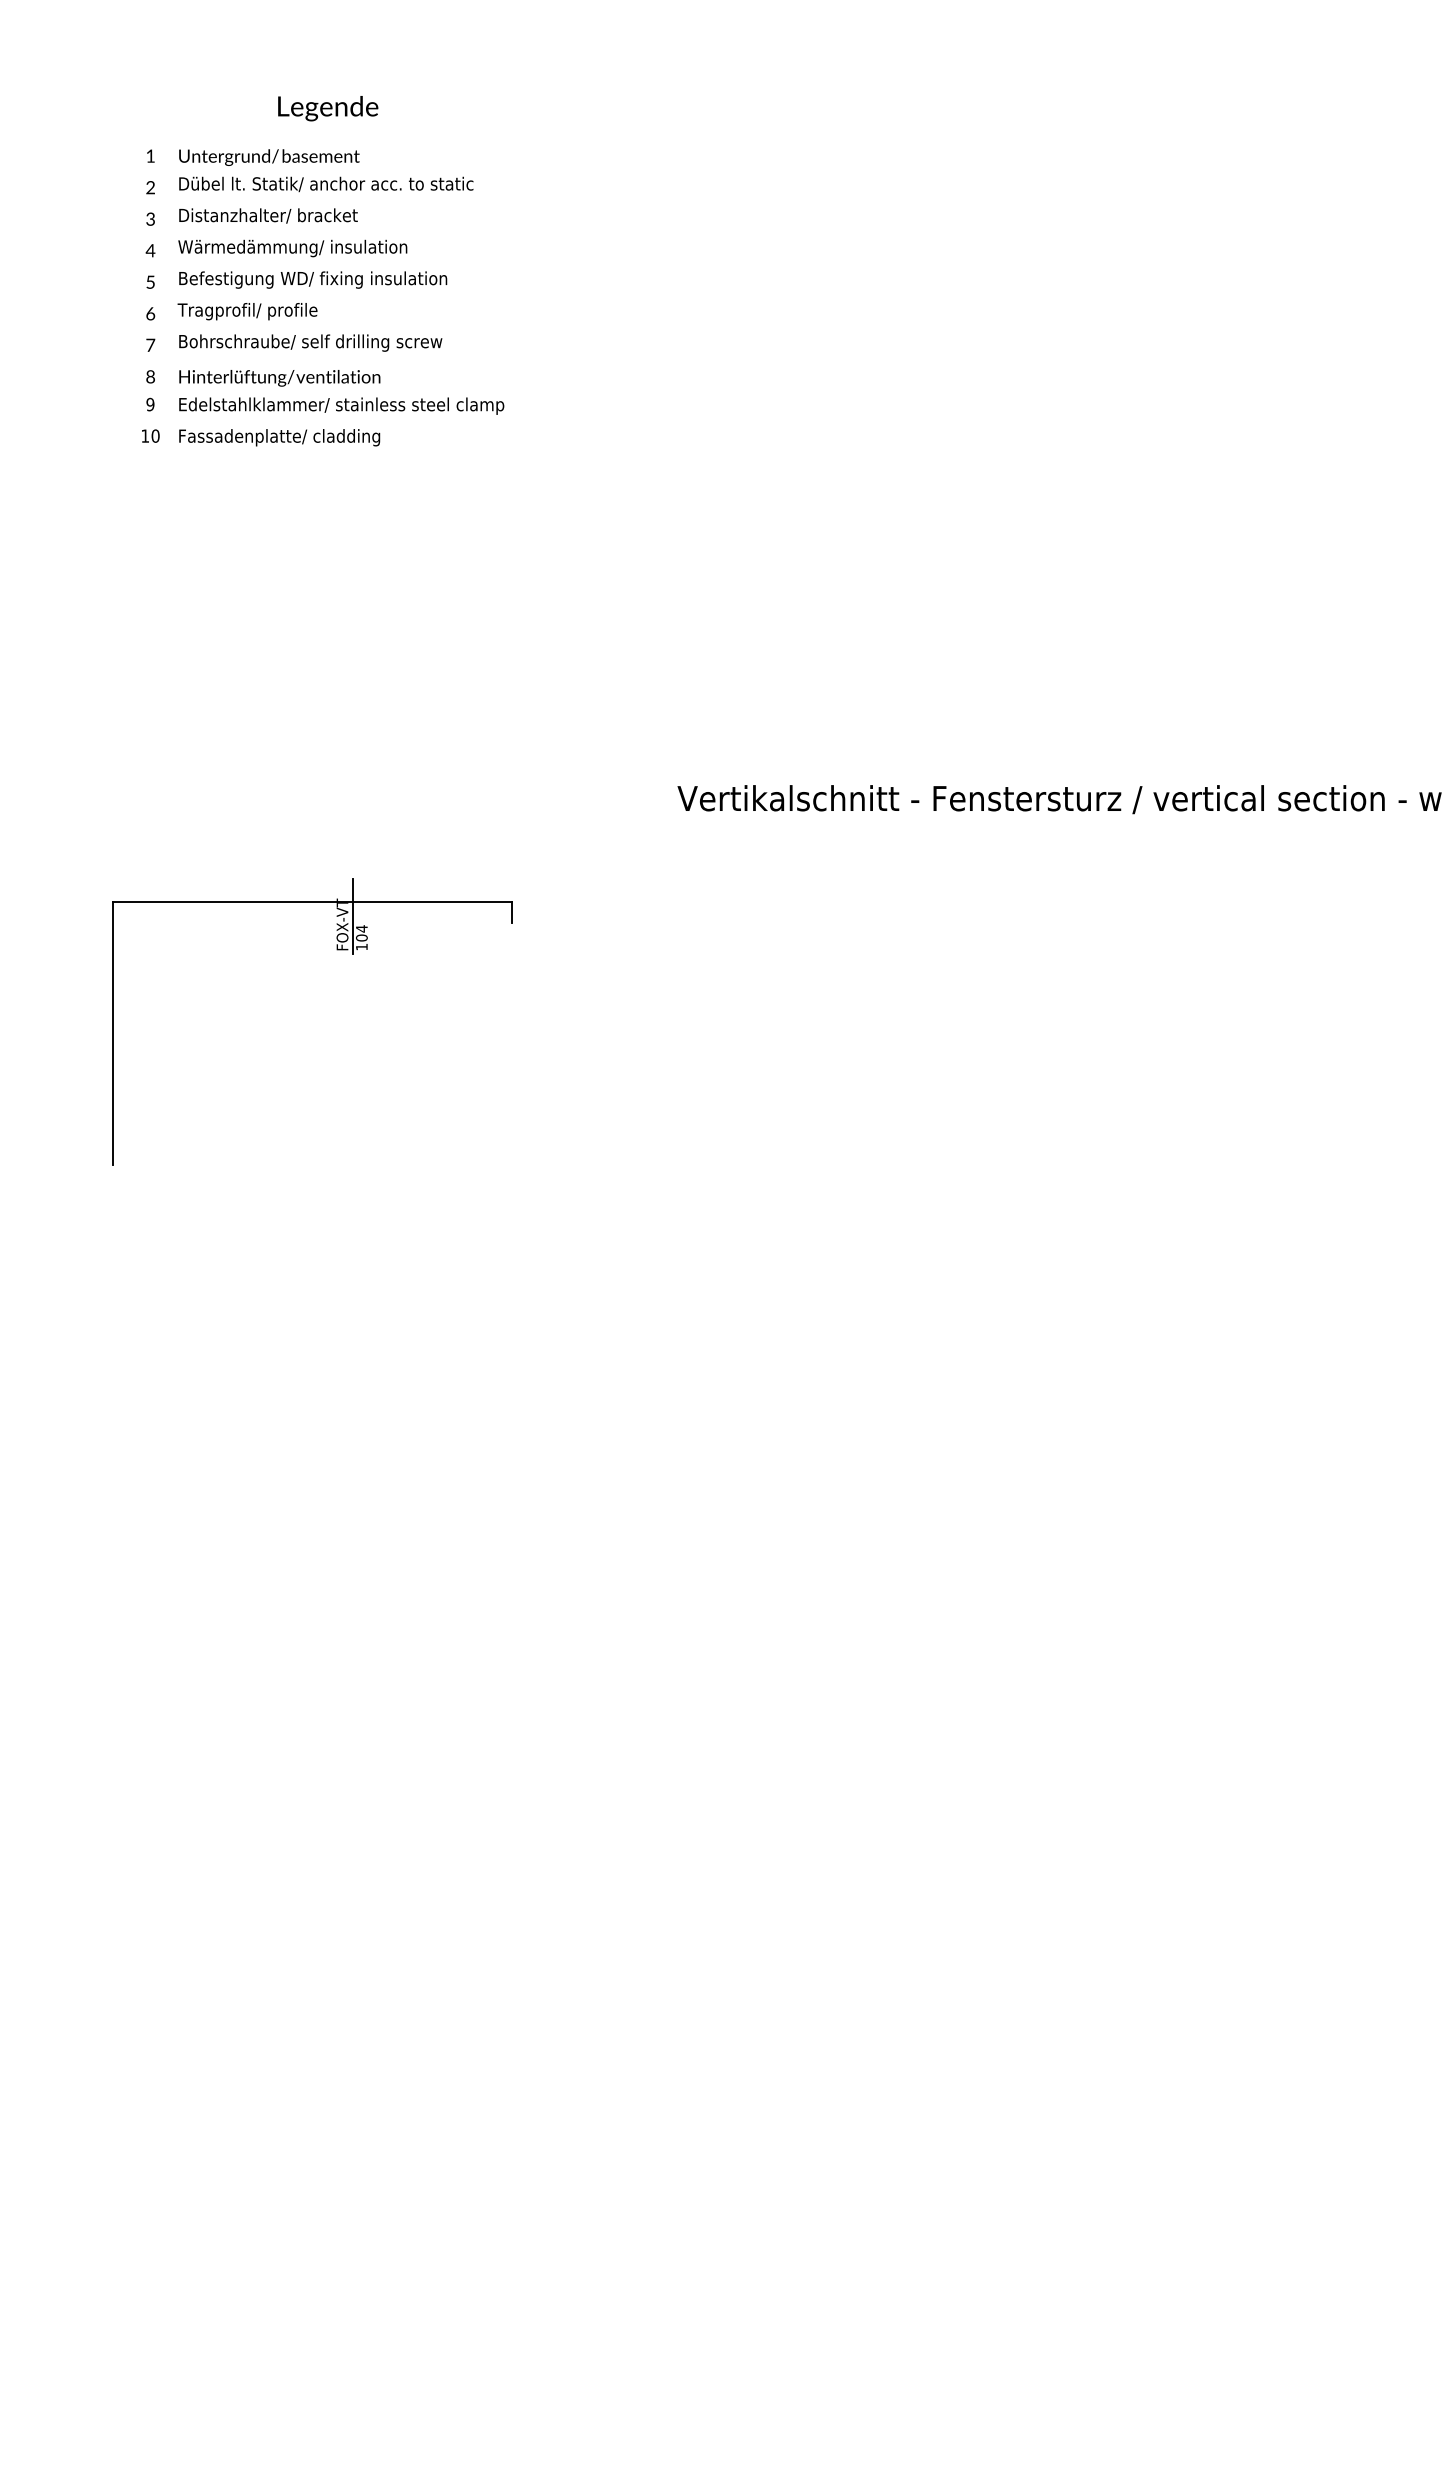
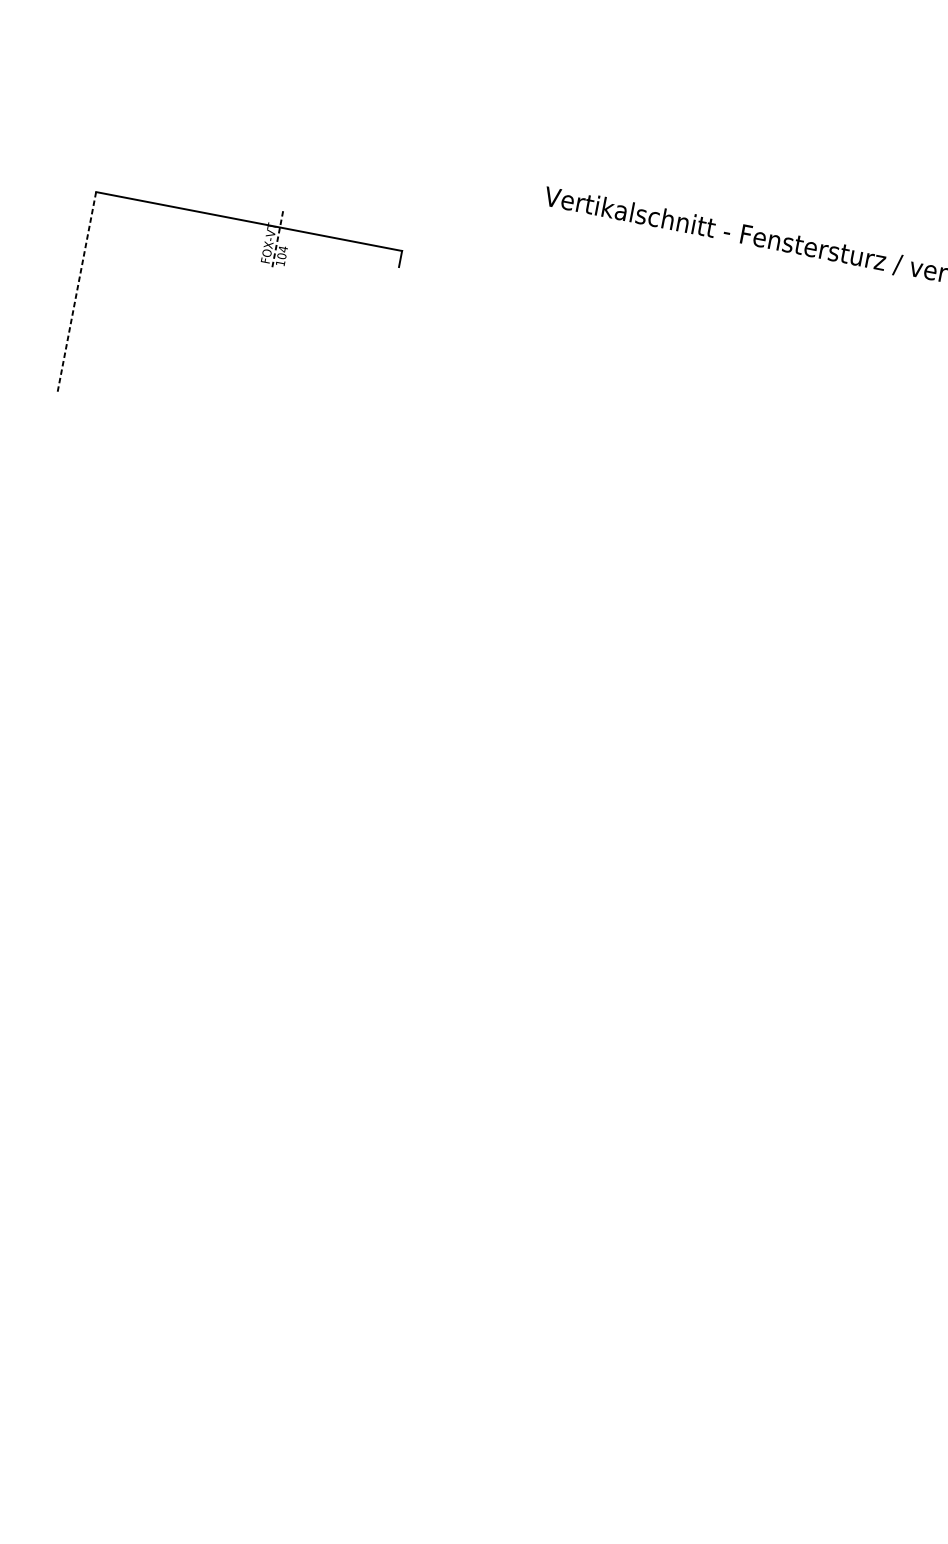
line: (352, 916) -> (277, 238), solid -> dashed
line: (113, 1034) -> (76, 293), solid -> dashed

